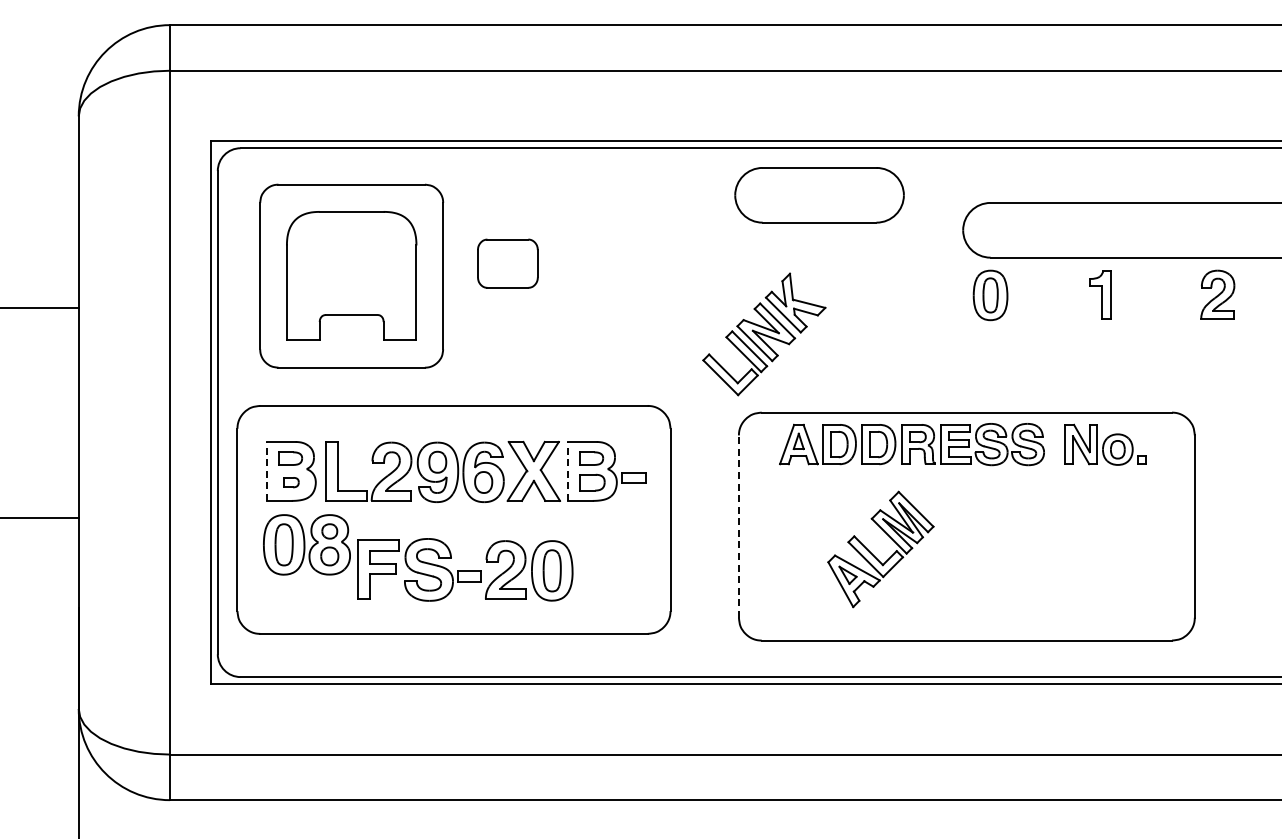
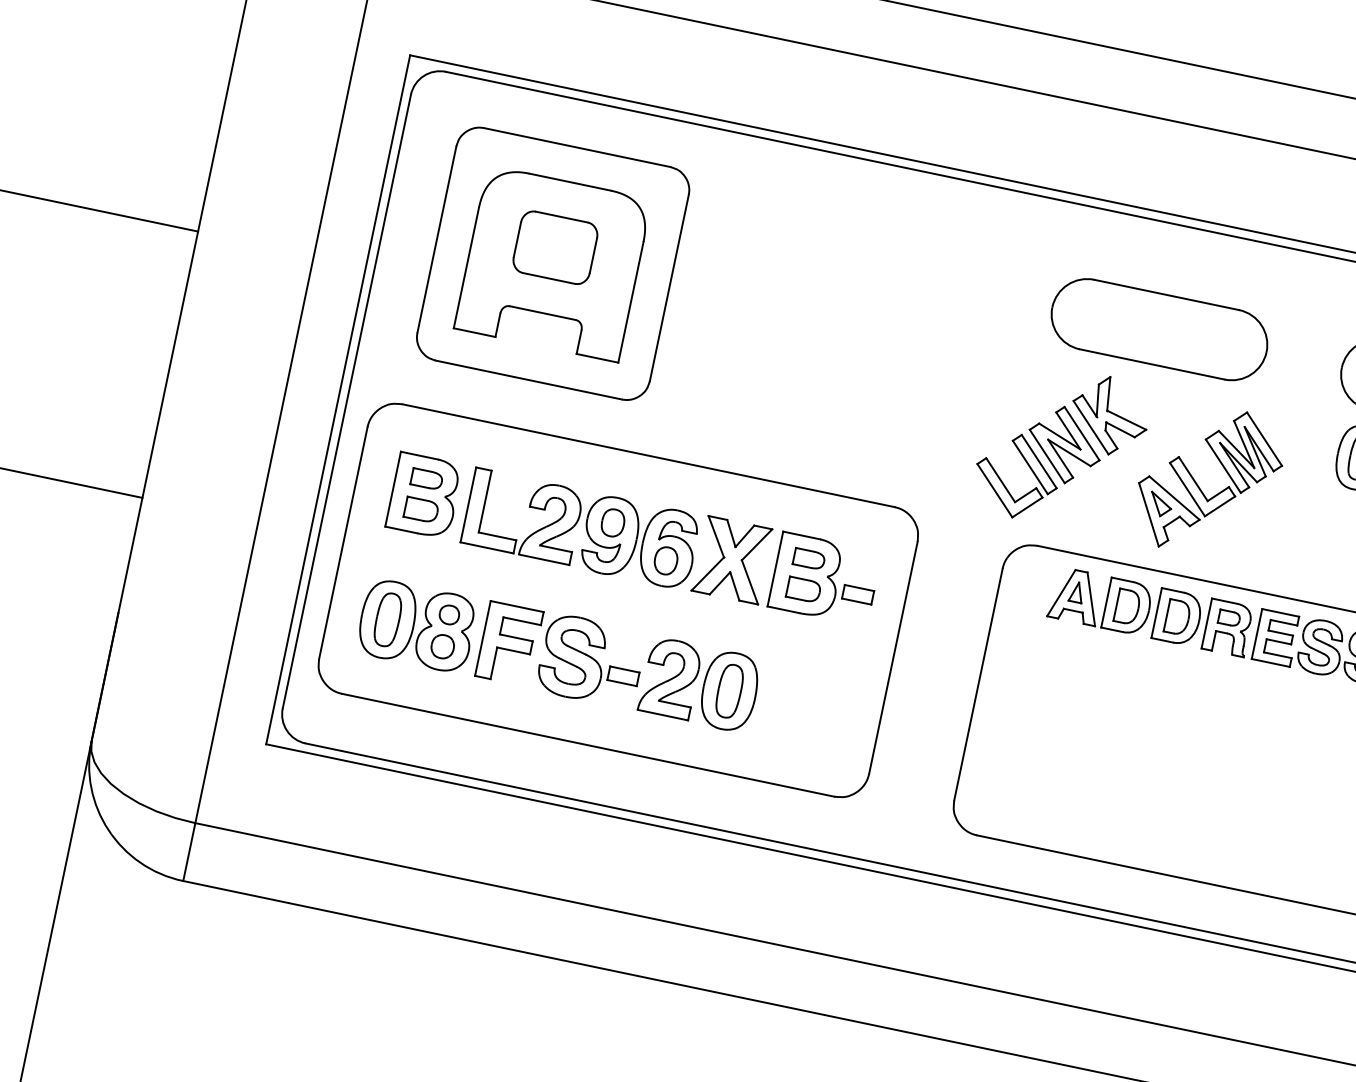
part: (819, 195) -> (1159, 329), moved
part: (507, 263) -> (554, 247), moved
line: (266, 470) -> (393, 487), dashed -> solid
line: (567, 470) -> (775, 567), dashed -> solid
part: (291, 482) -> (421, 509), size x1.67
line: (738, 526) -> (977, 684), dashed -> solid
part: (306, 544) -> (416, 625), moved
part: (874, 555) -> (1199, 486), moved

